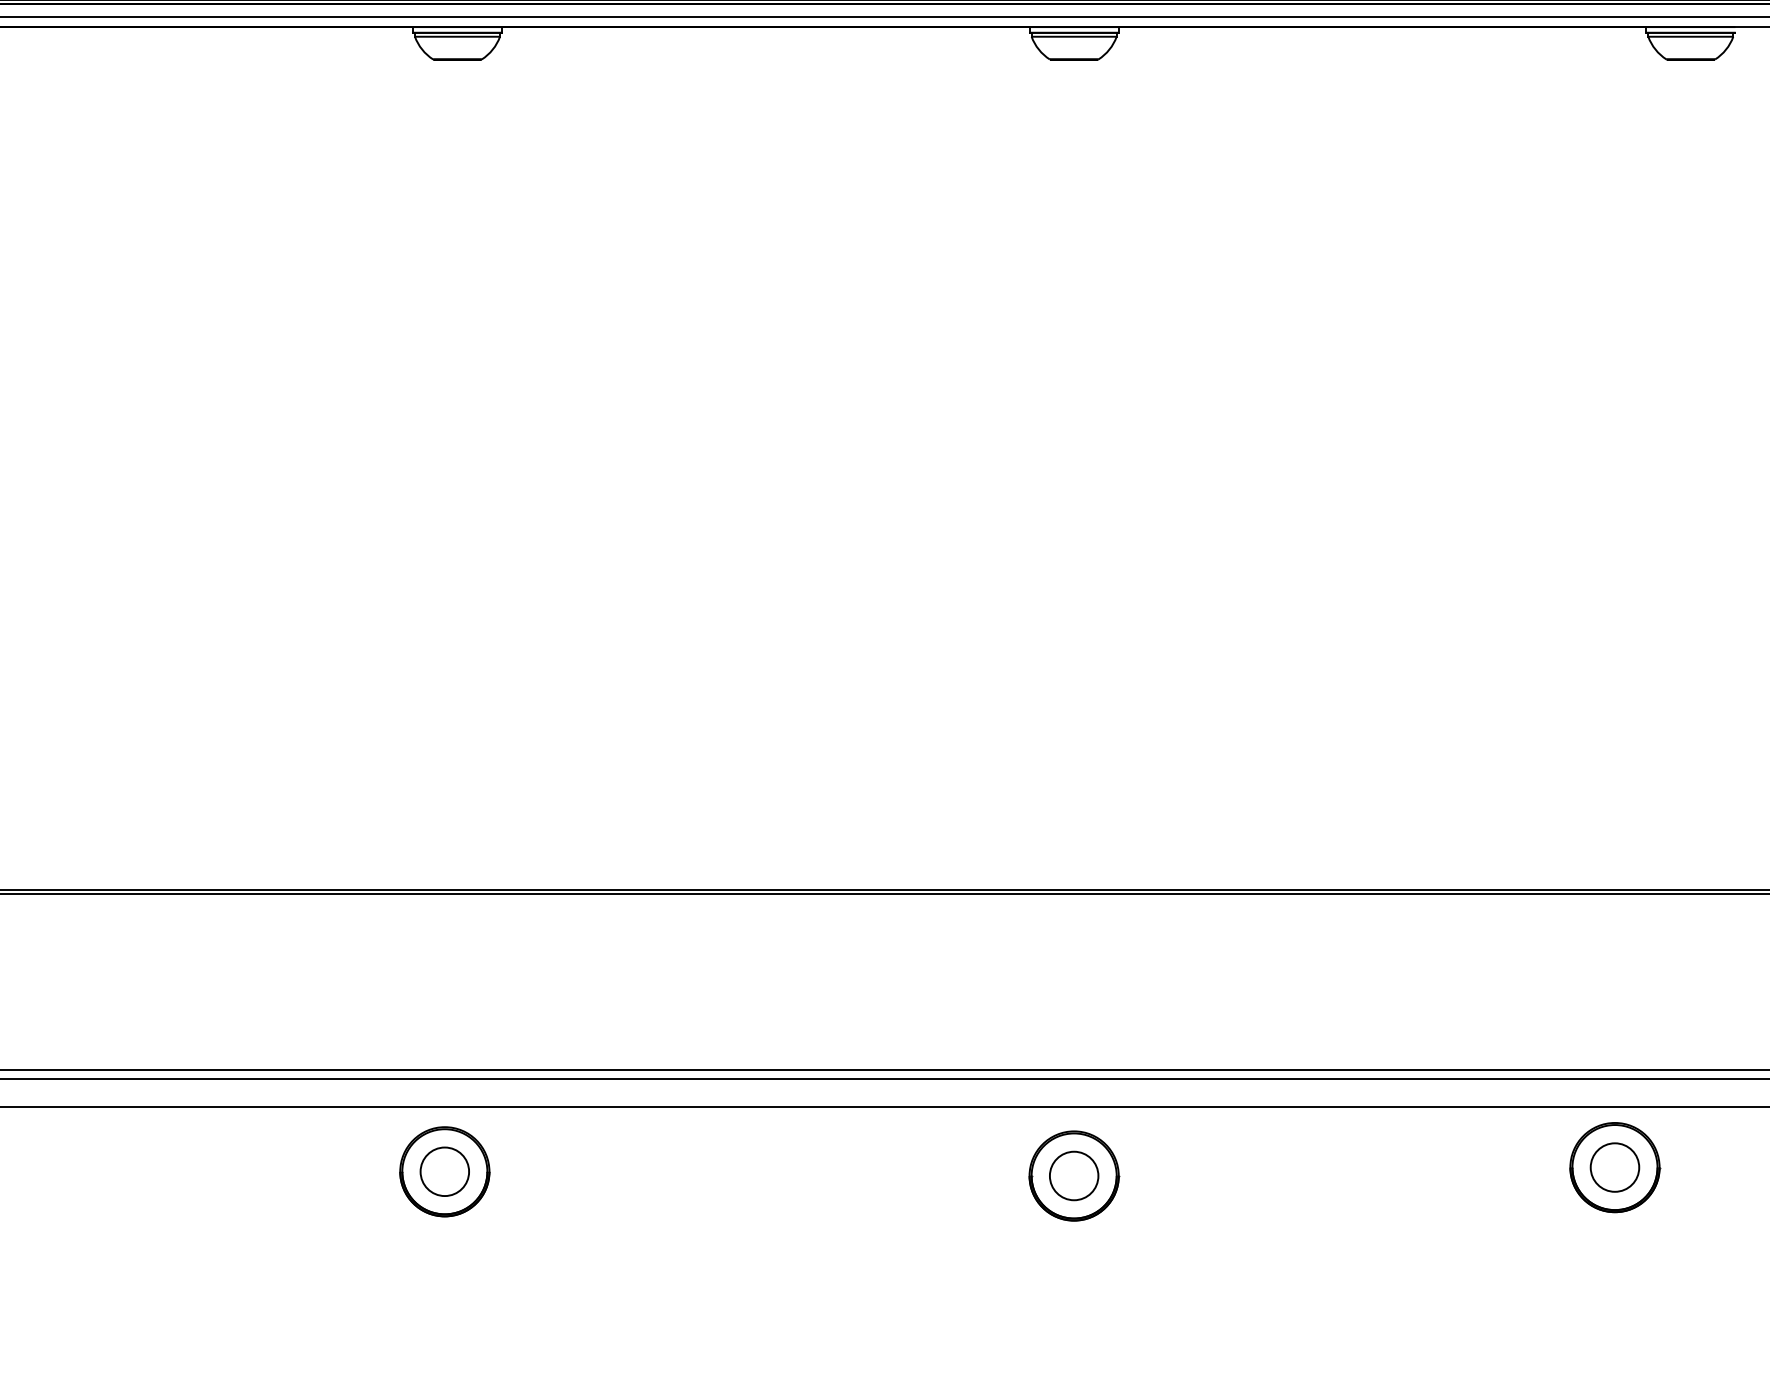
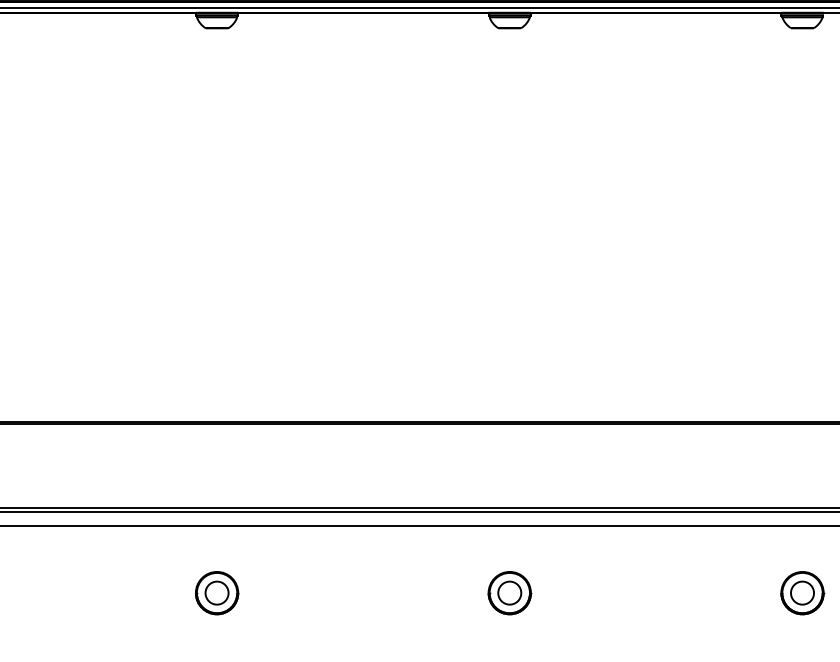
part: (1614, 1168) -> (802, 593), moved
part: (445, 1172) -> (217, 593), moved
part: (1073, 1176) -> (509, 593), moved

